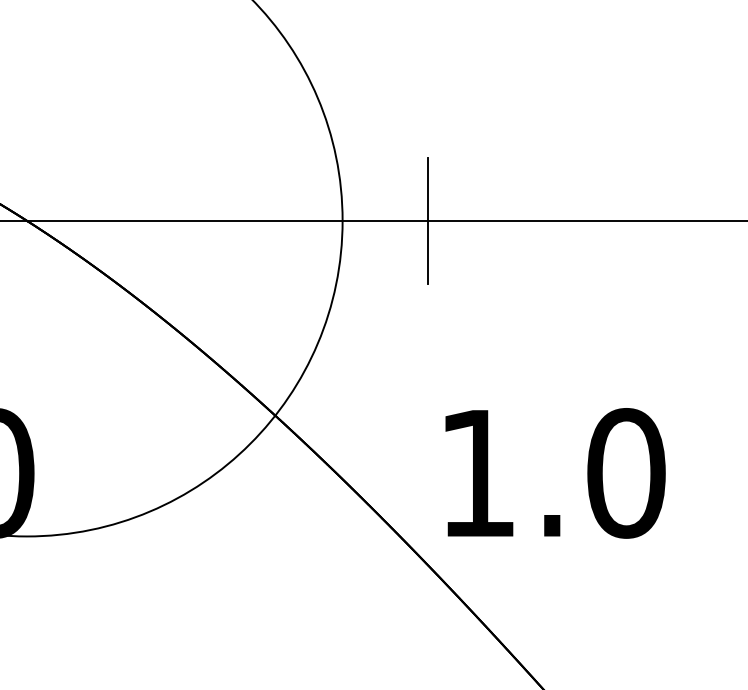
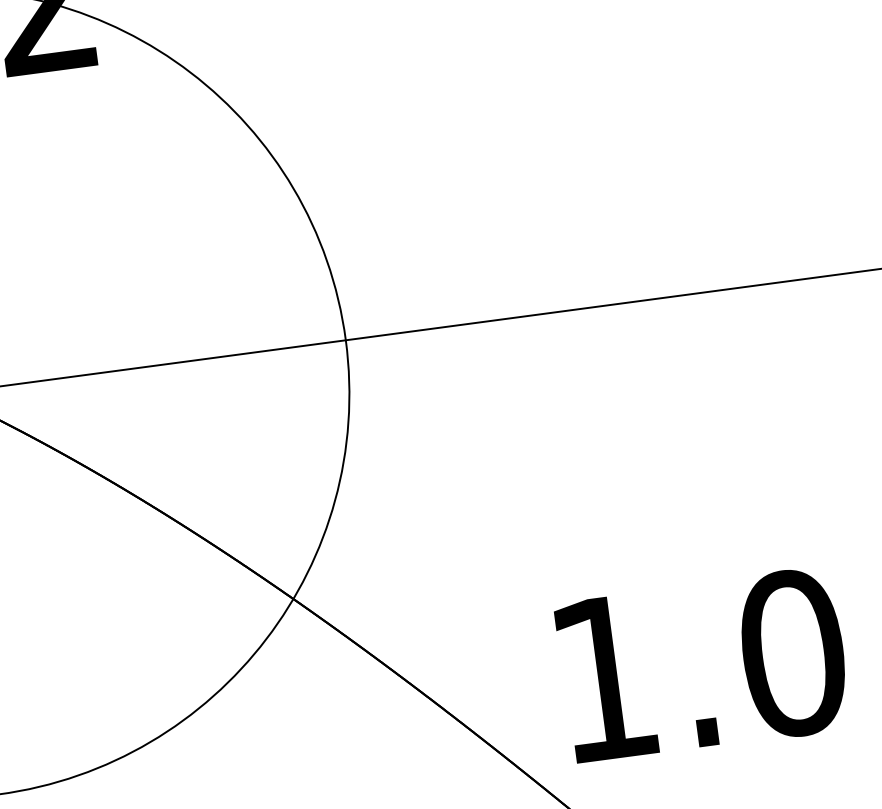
line: (428, 220) -> (454, 325), removed
text: (555, 473) -> (703, 665), moved

